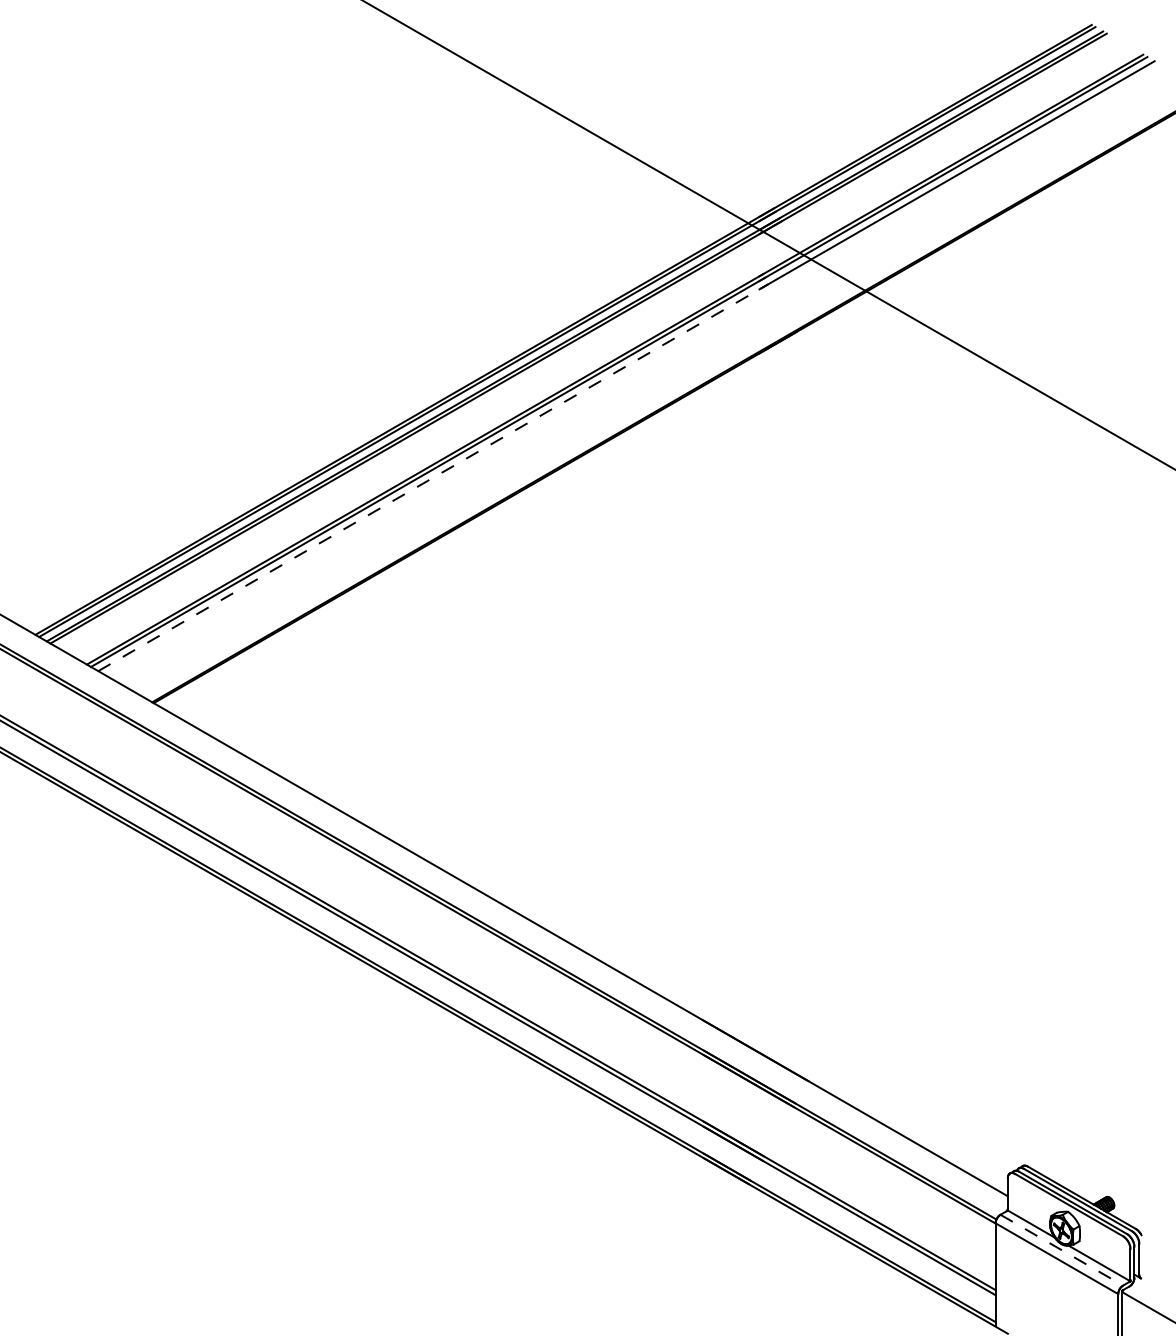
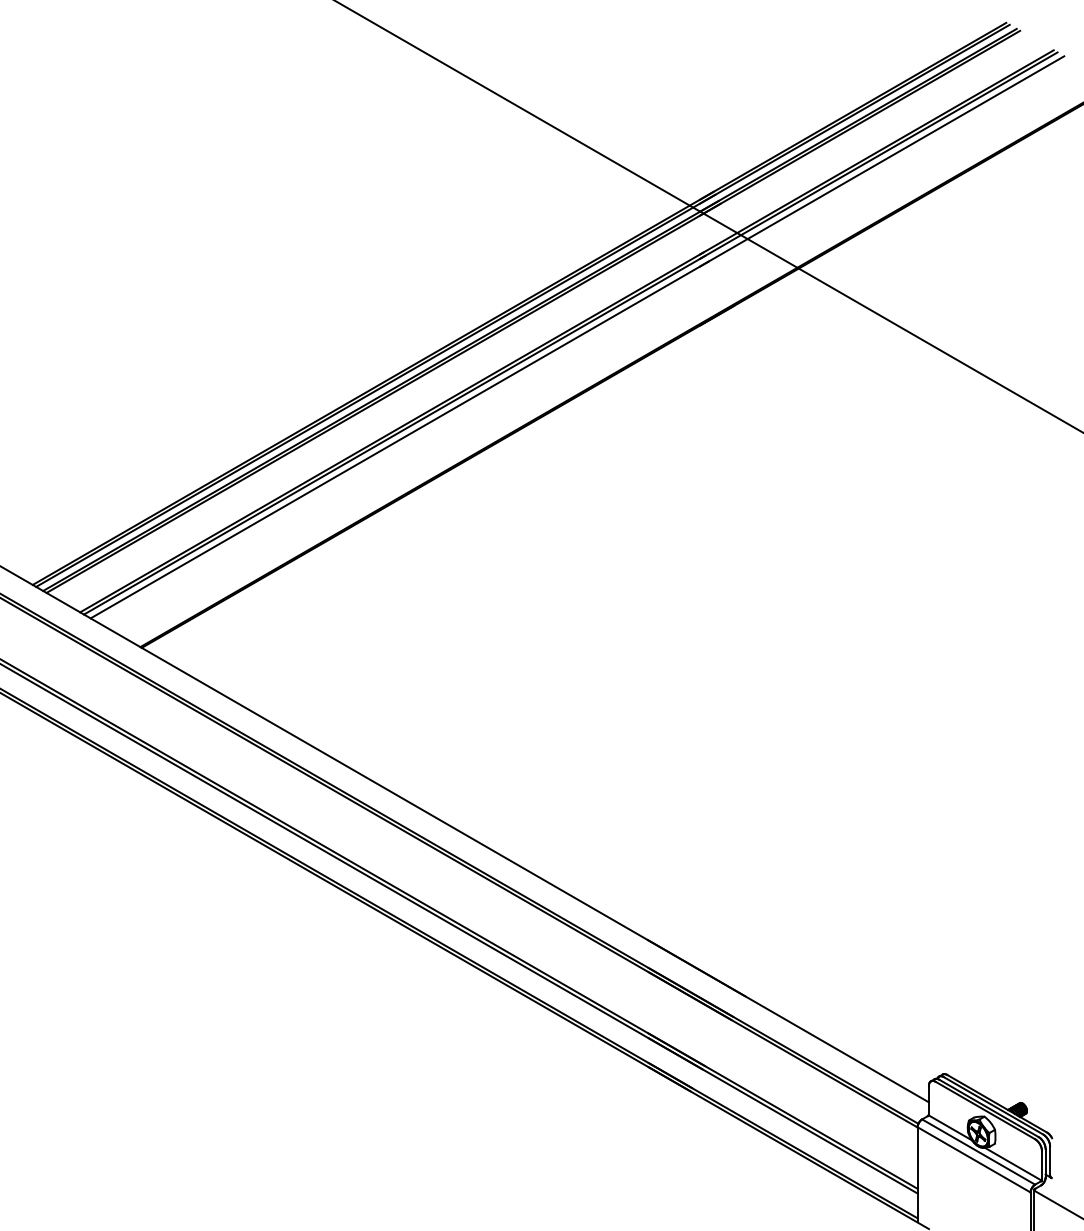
line: (433, 477) -> (399, 439), dashed -> solid
line: (1061, 1250) -> (978, 1152), dashed -> solid

